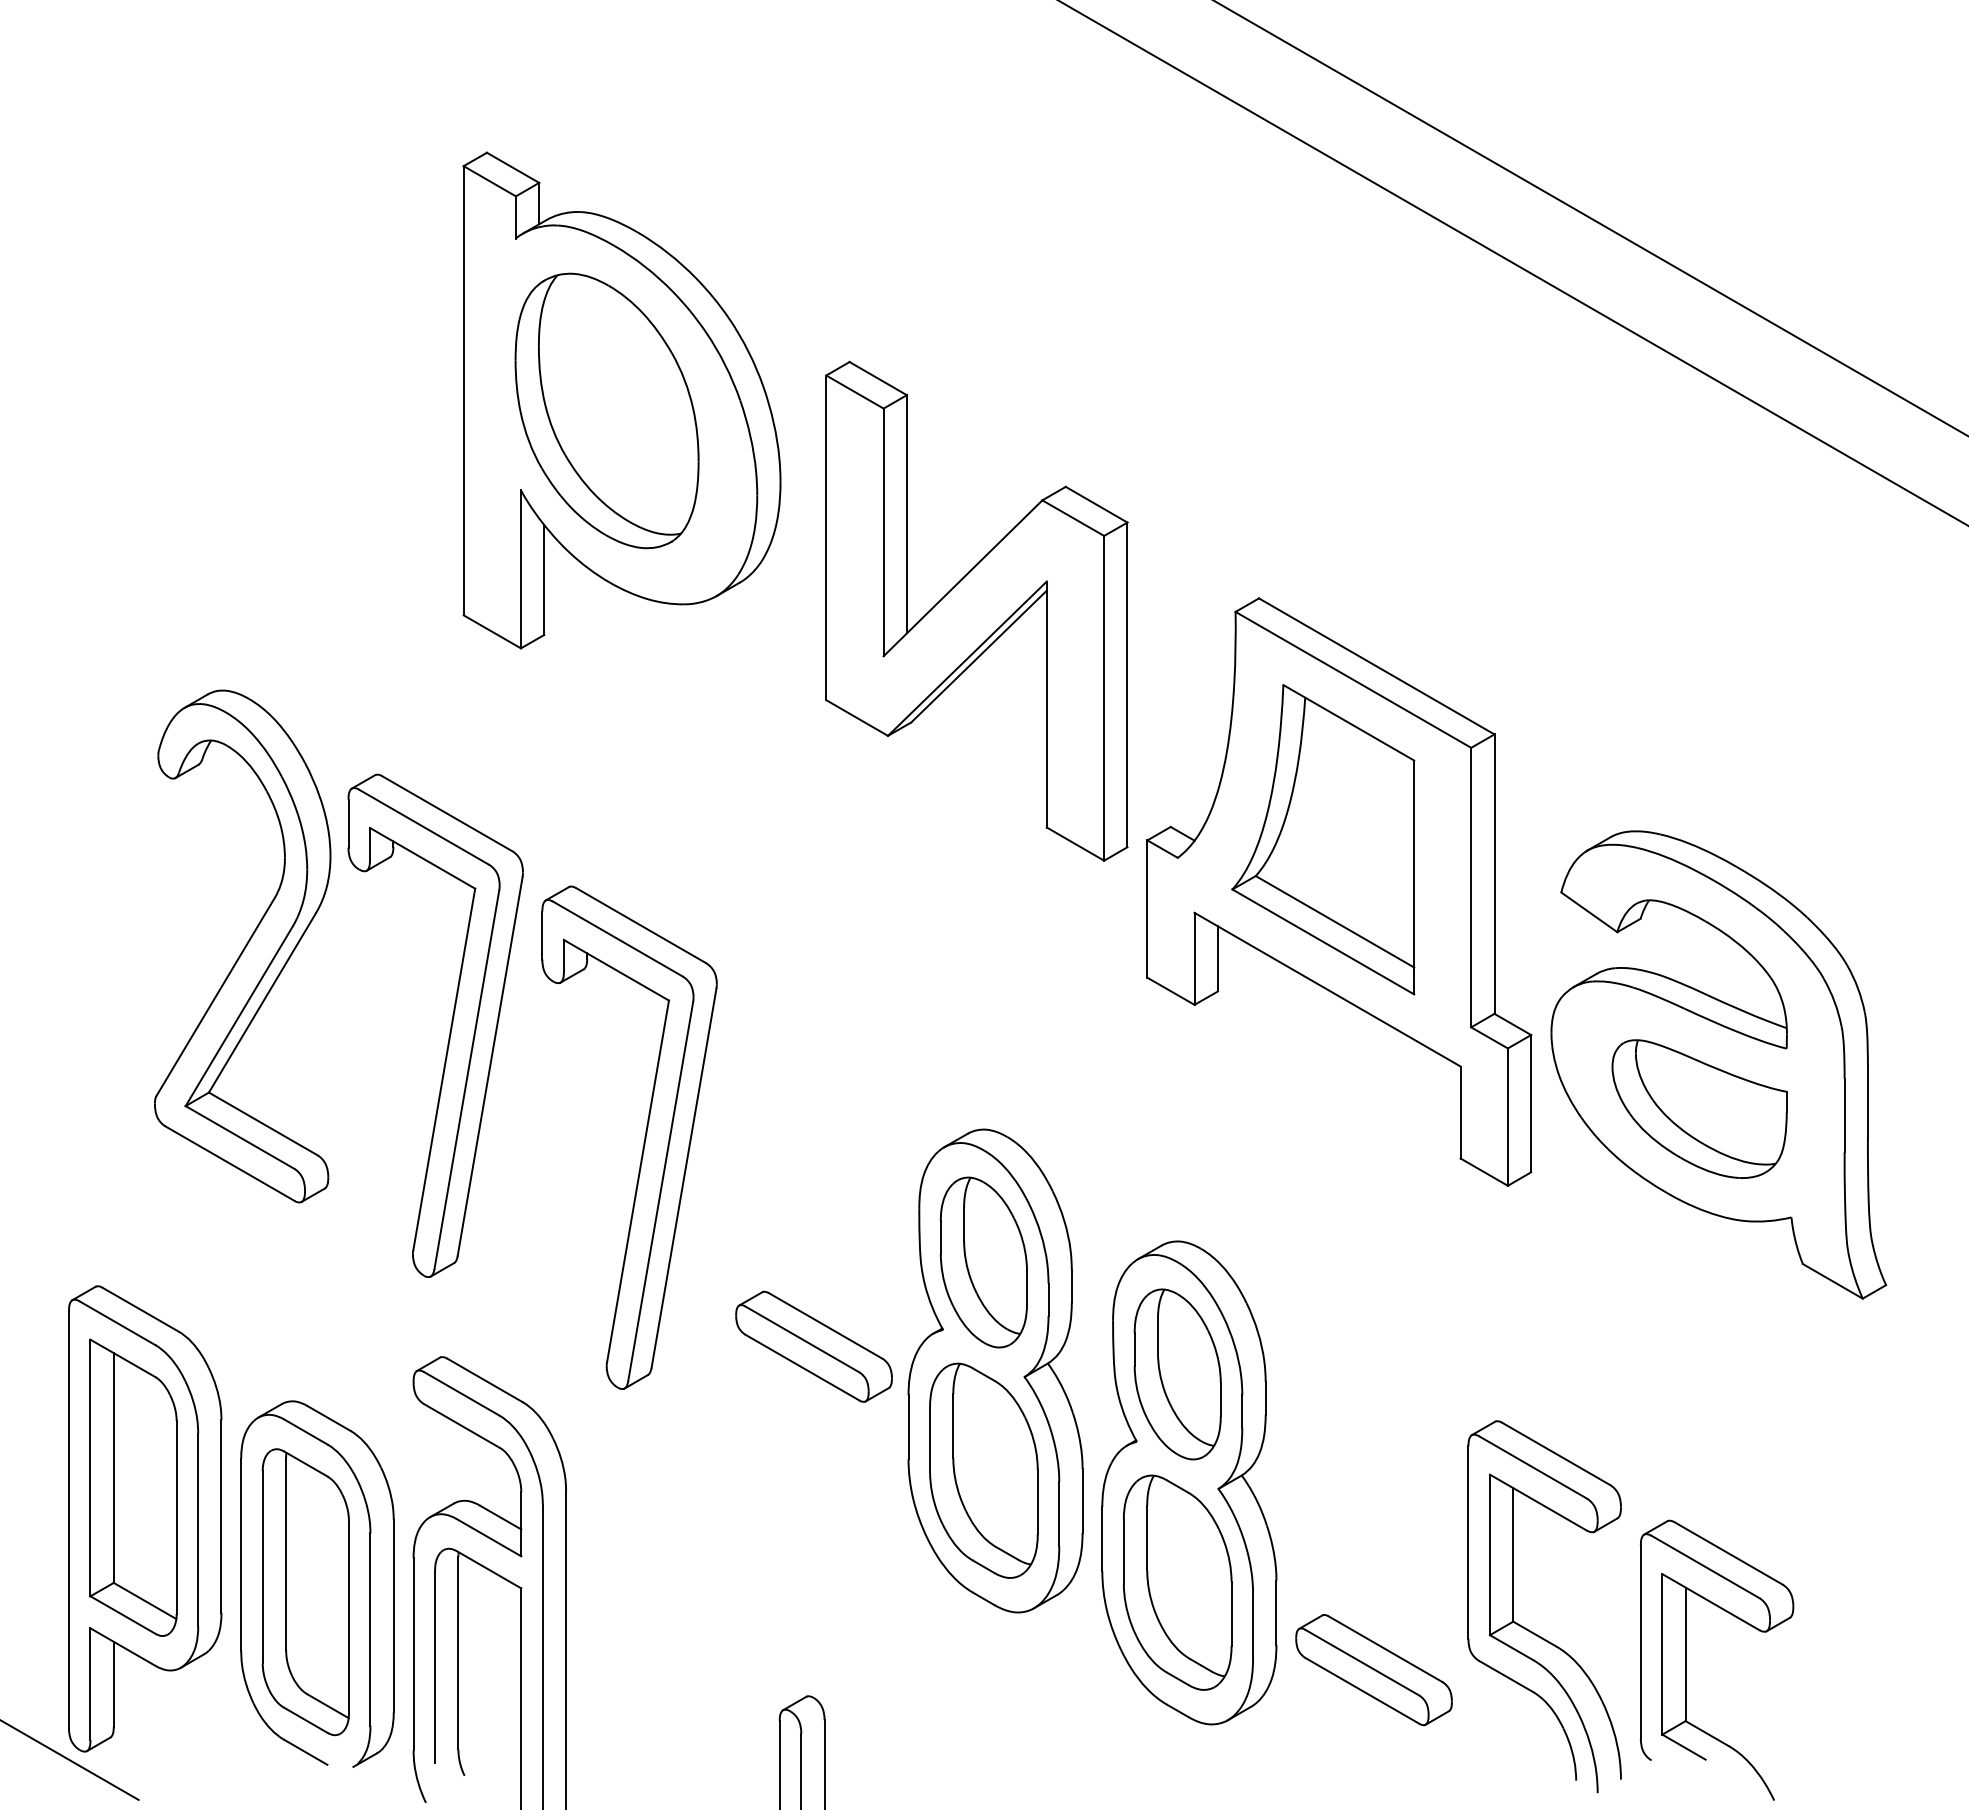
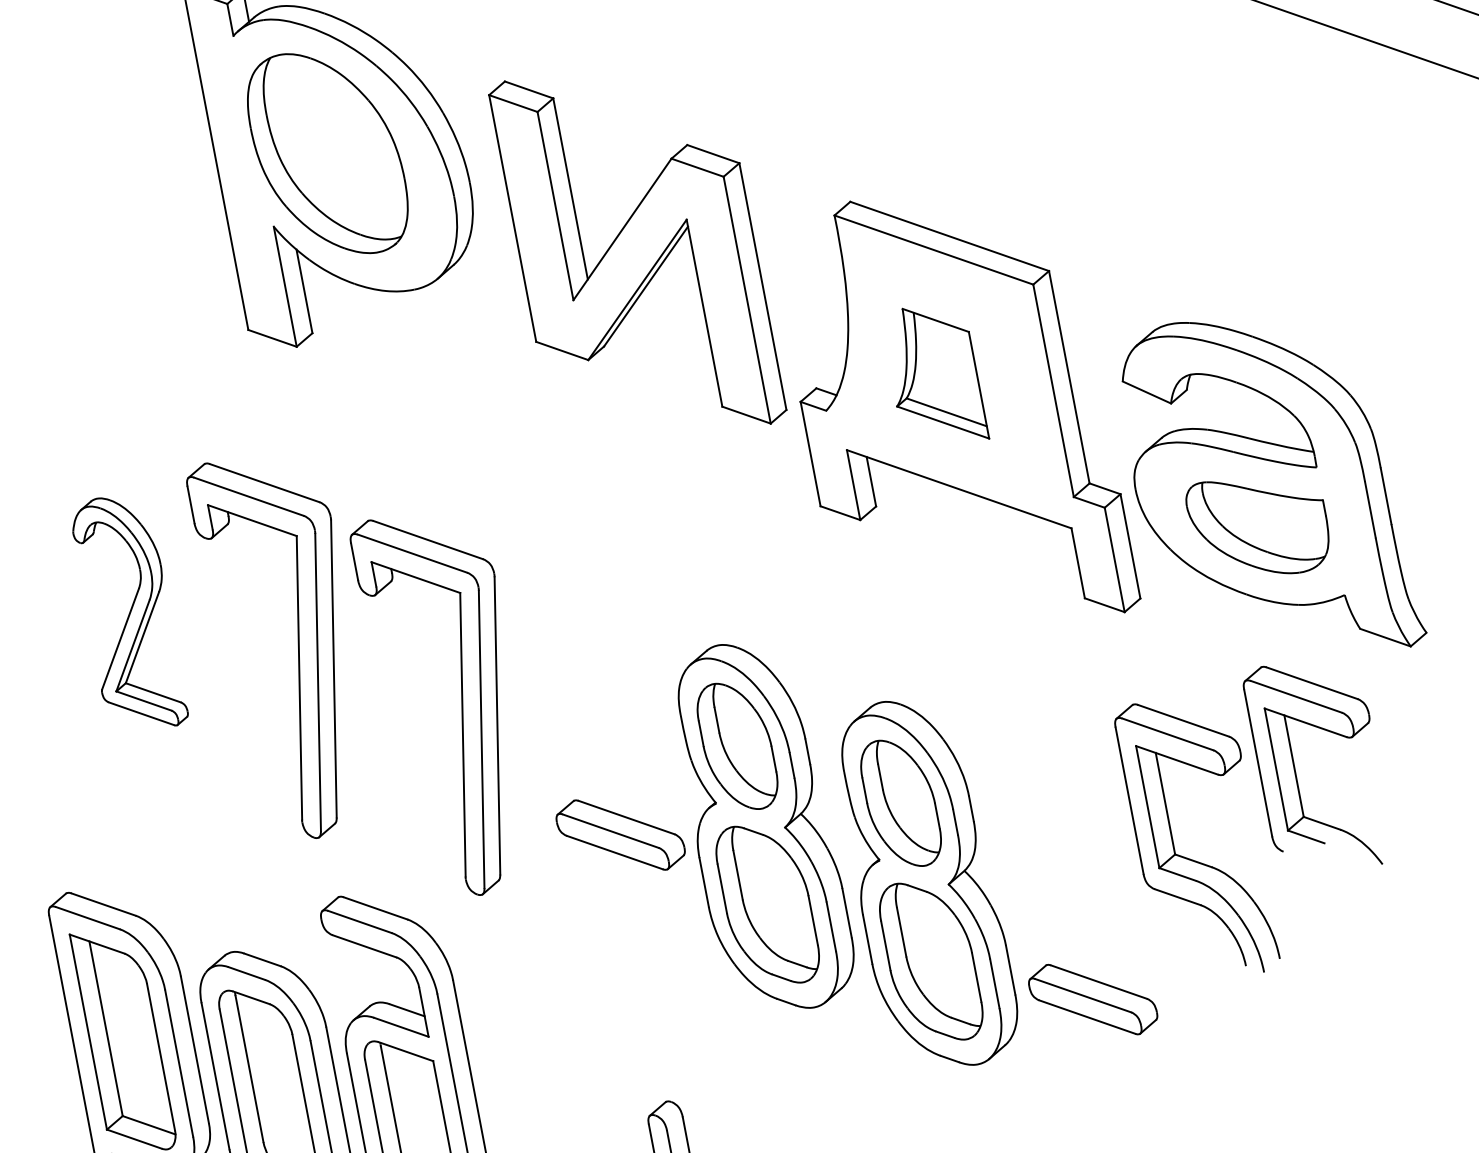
part: (1323, 839) -> (934, 375), size x0.6
part: (242, 946) -> (128, 613), size x0.6
part: (1532, 1631) -> (1191, 859), moved
part: (1686, 1659) -> (1295, 769), moved

